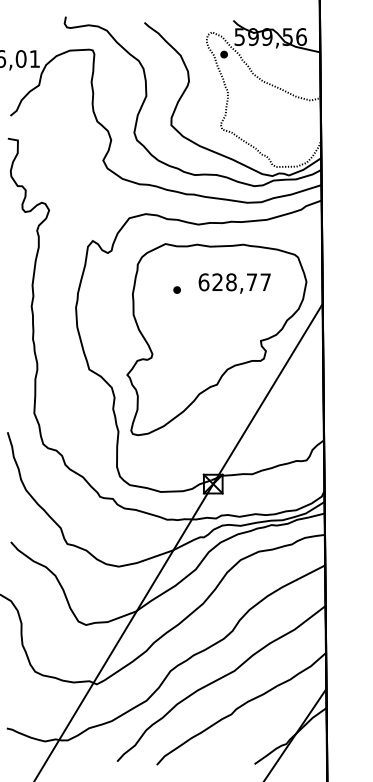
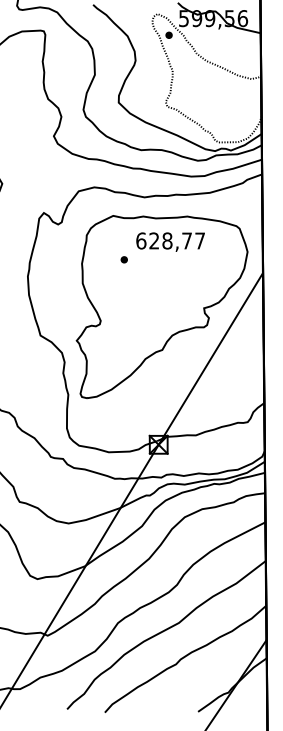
text: (234, 283) -> (170, 242), moved

